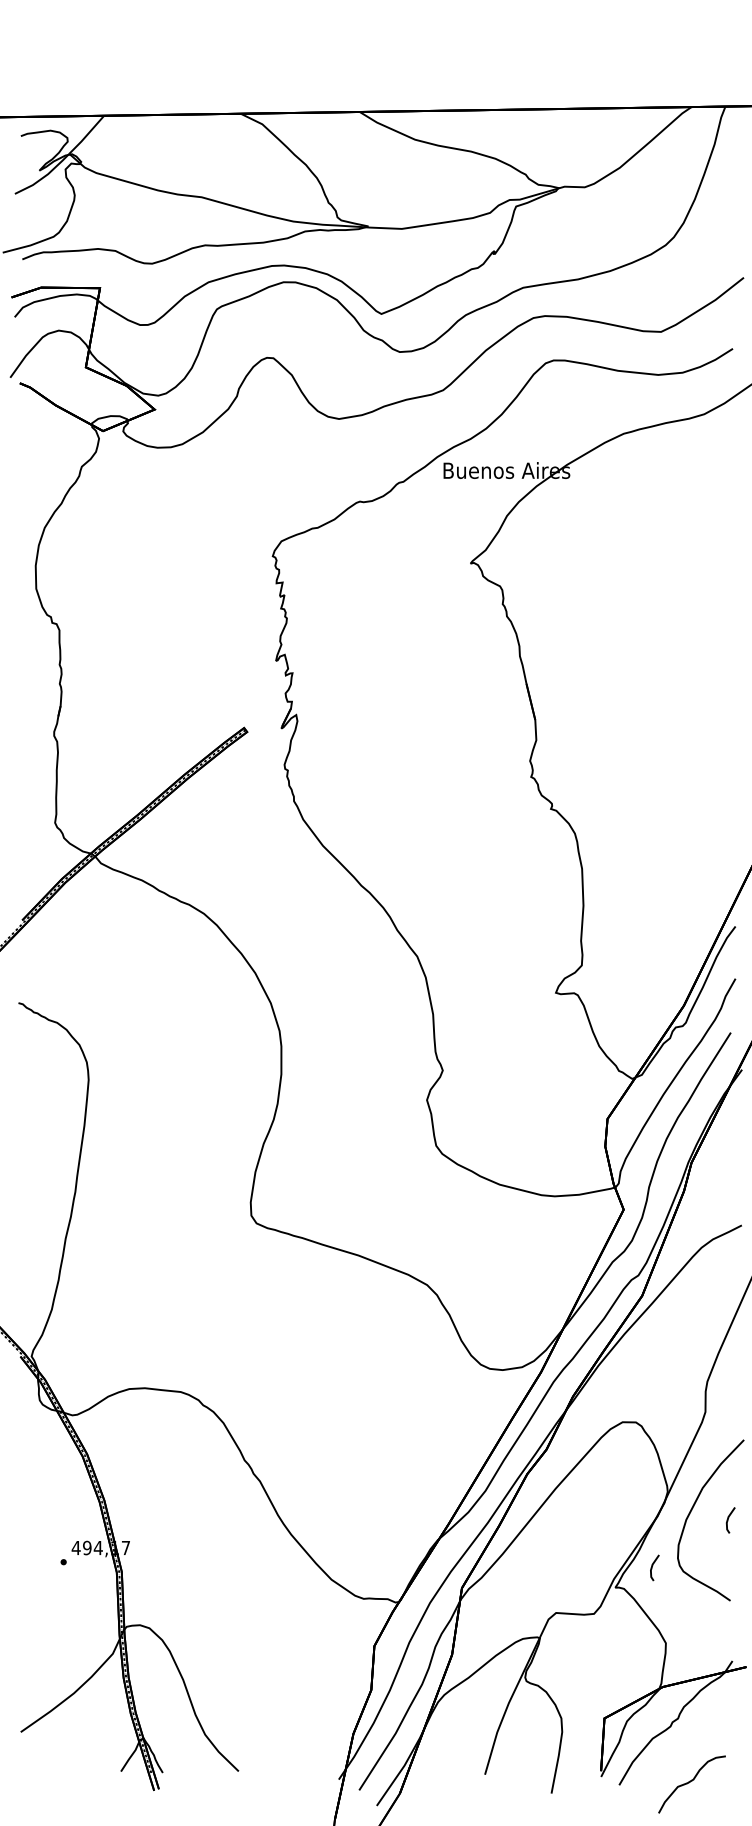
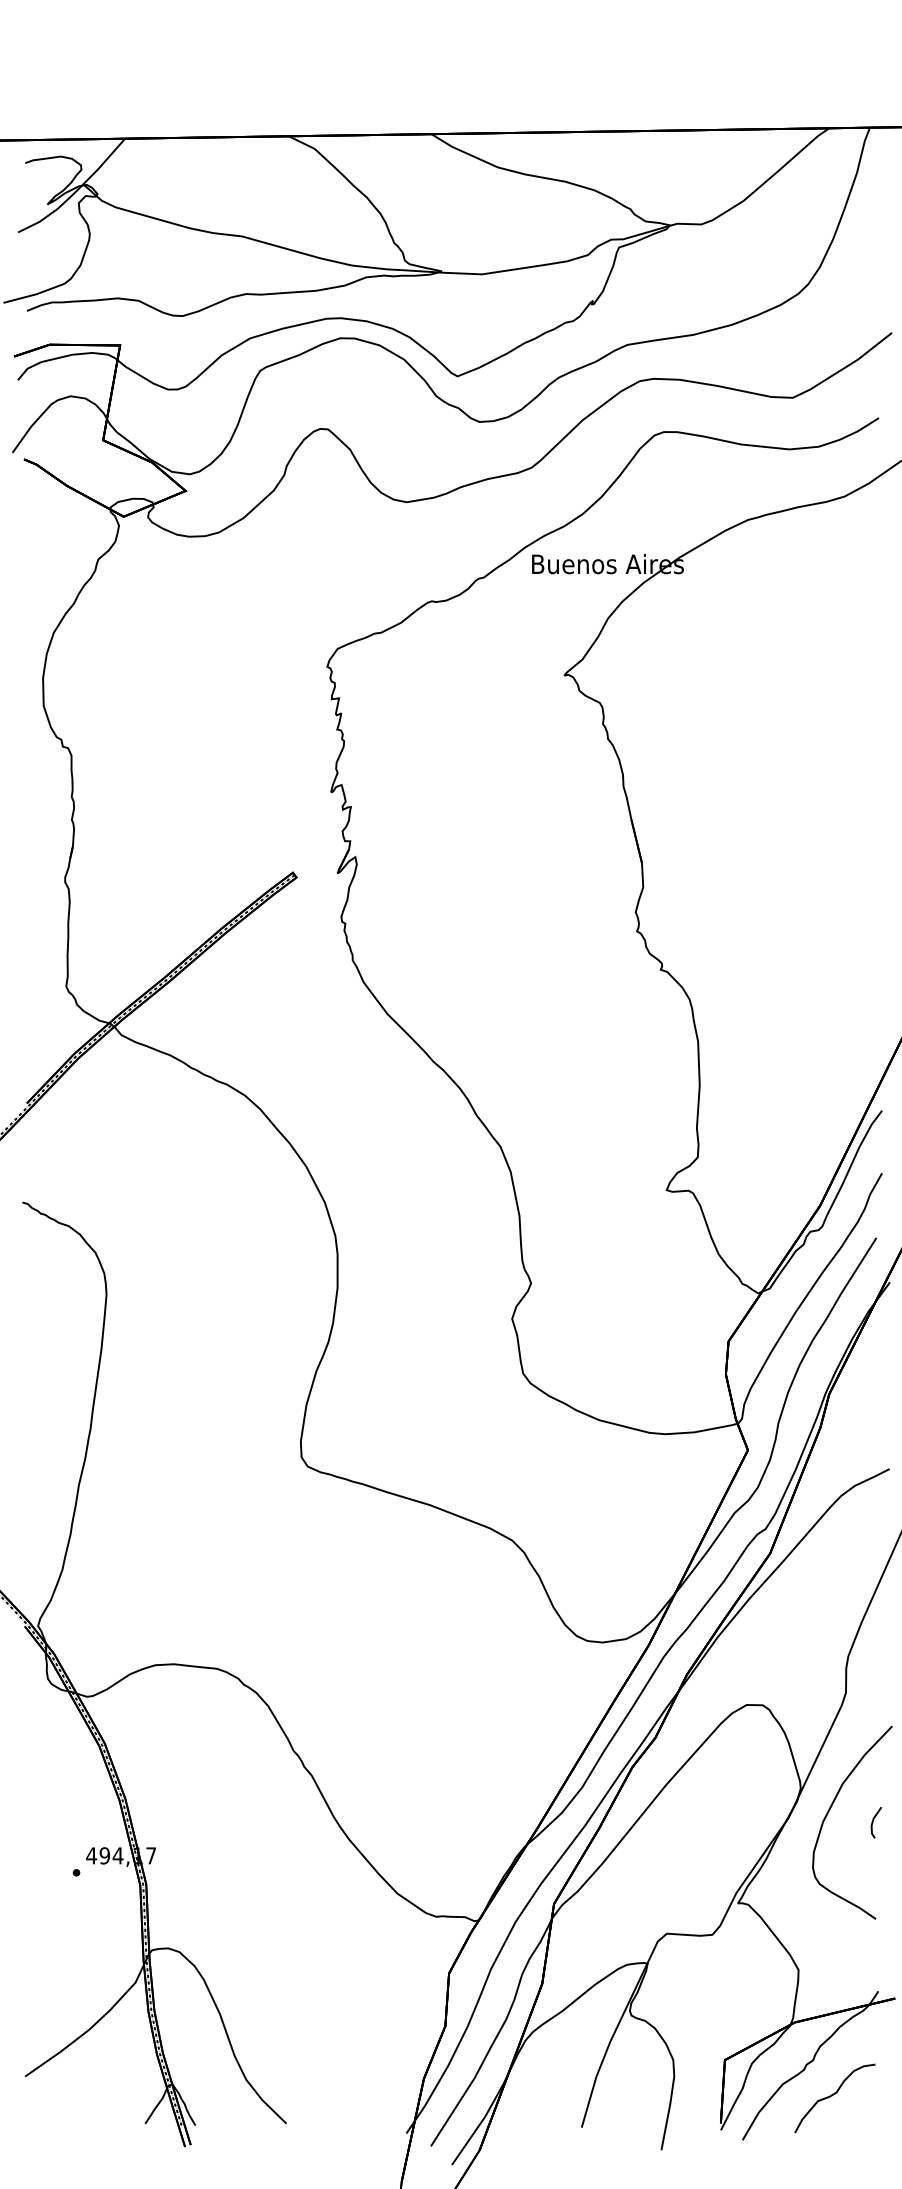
line: (652, 1567) -> (782, 1879), removed
curve: (690, 1782) -> (832, 2096), moved

